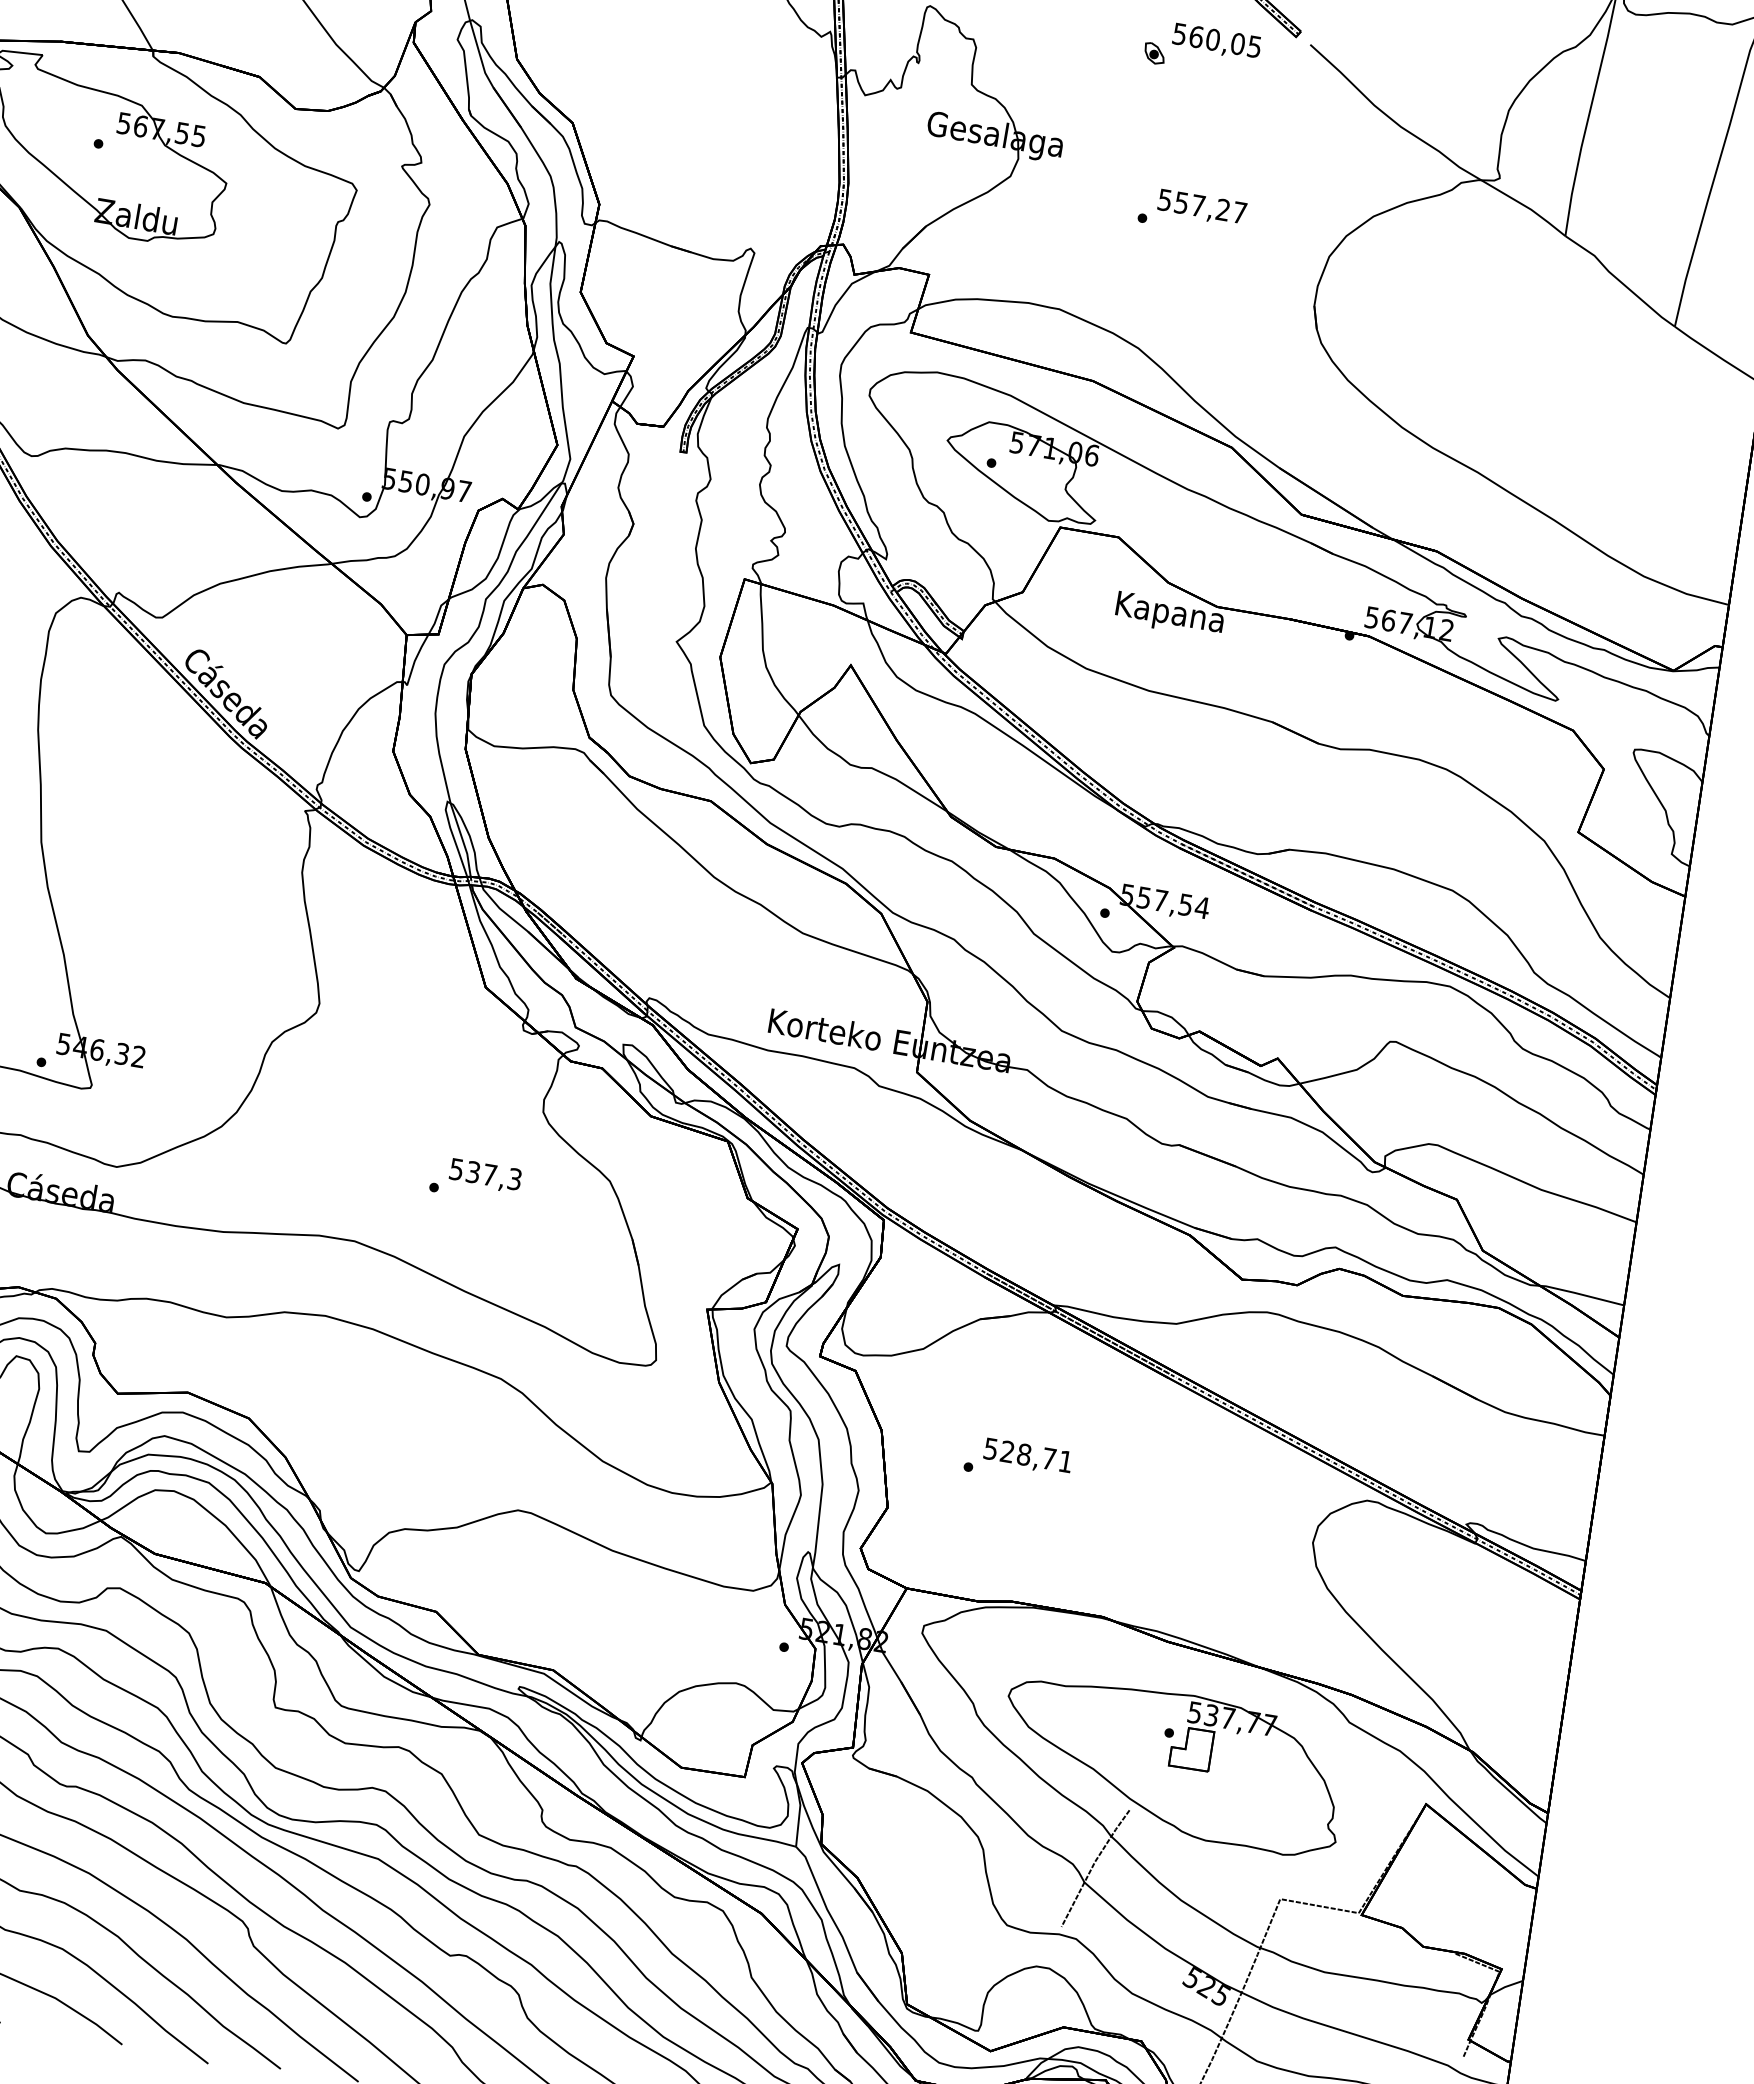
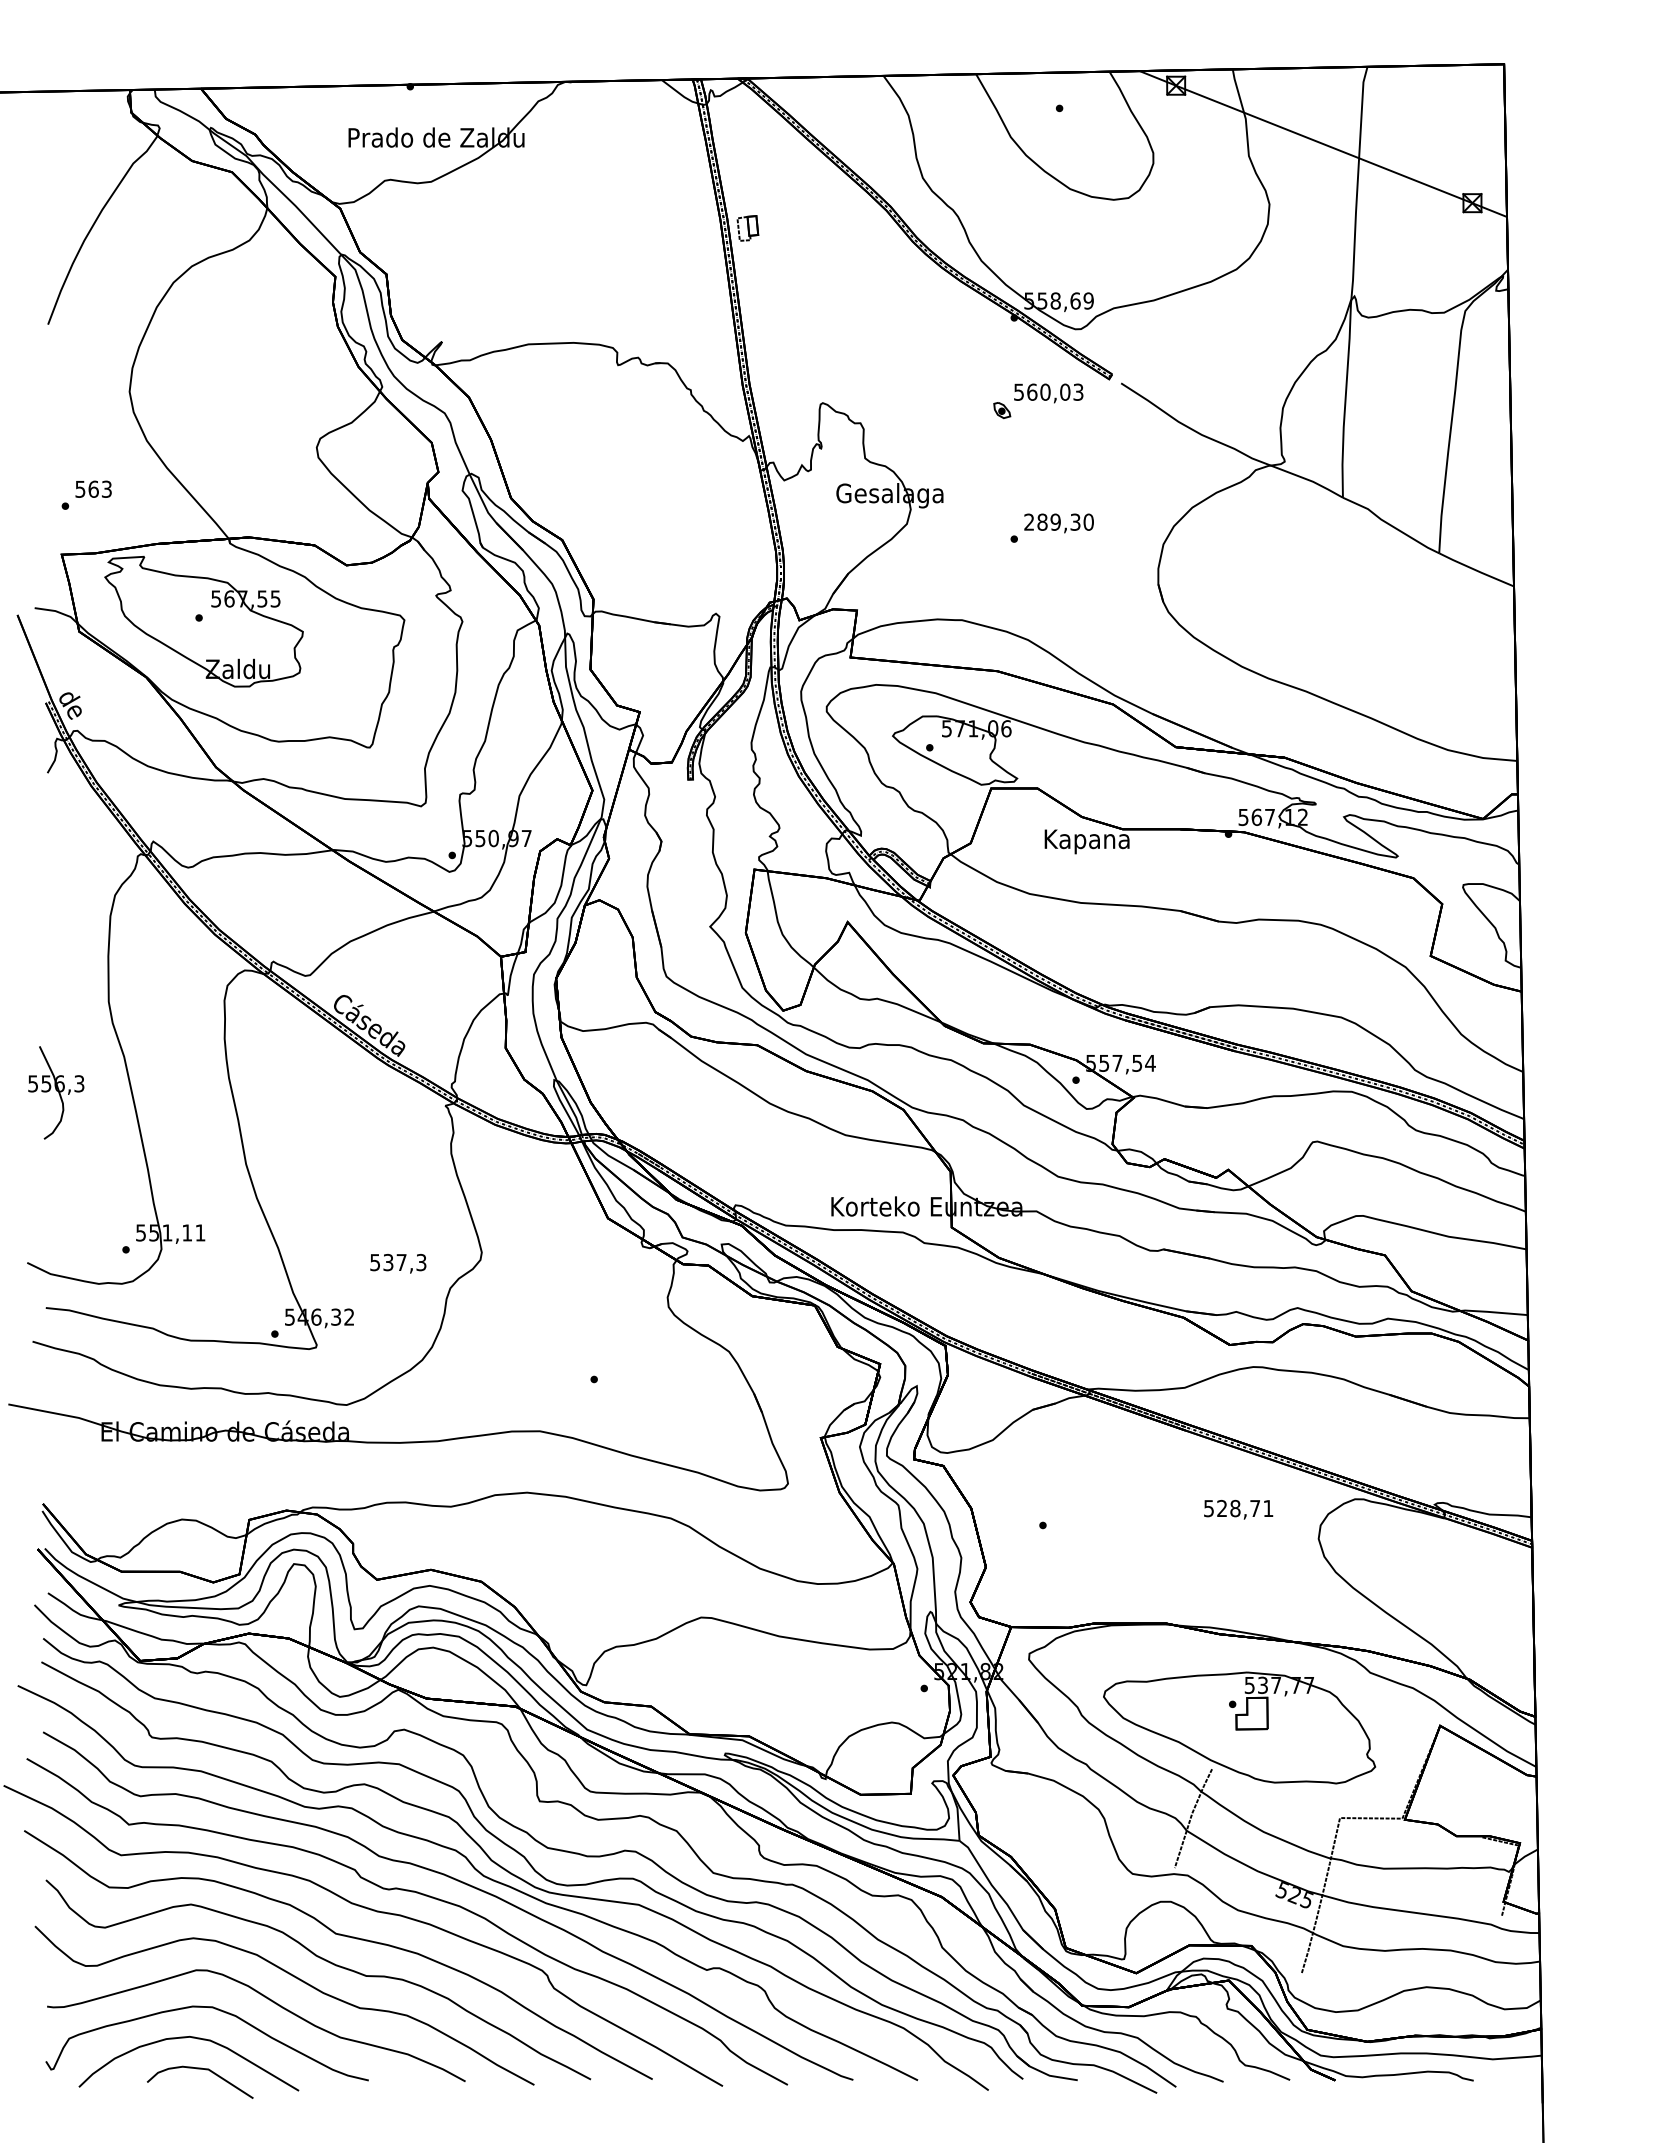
text: (1254, 45) -> (1078, 391), 560,05 -> 560,03
text: (1201, 205) -> (1058, 521), 557,27 -> 289,30
text: (485, 1175) -> (398, 1263), moved
text: (1027, 1456) -> (1238, 1509), moved

